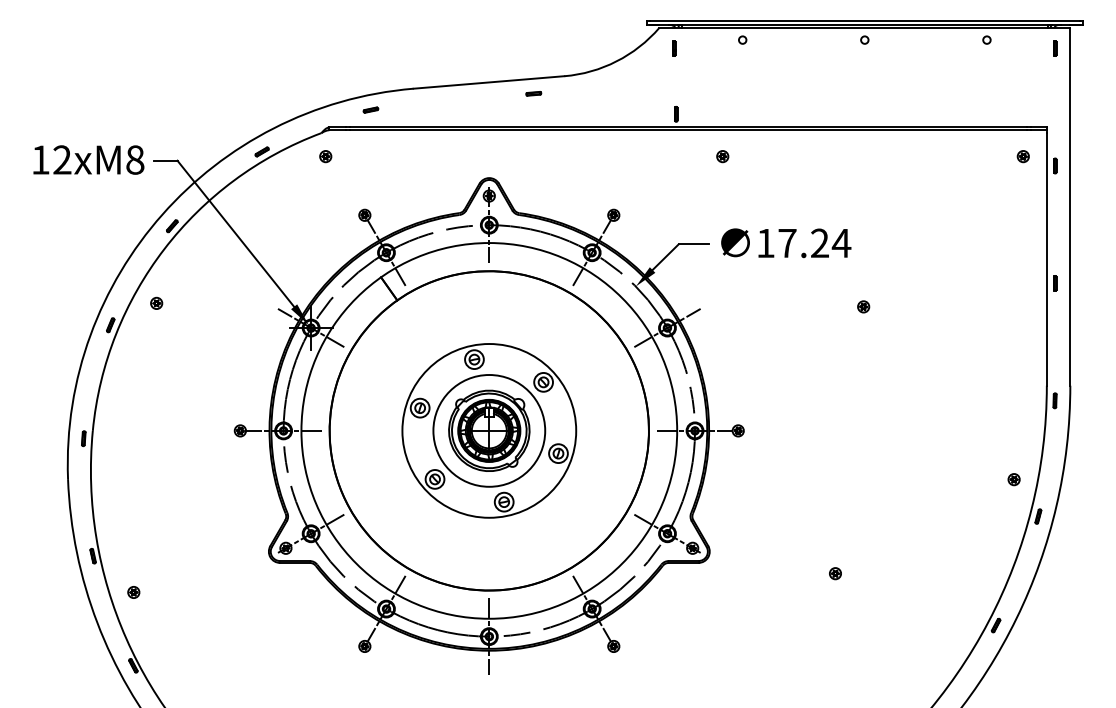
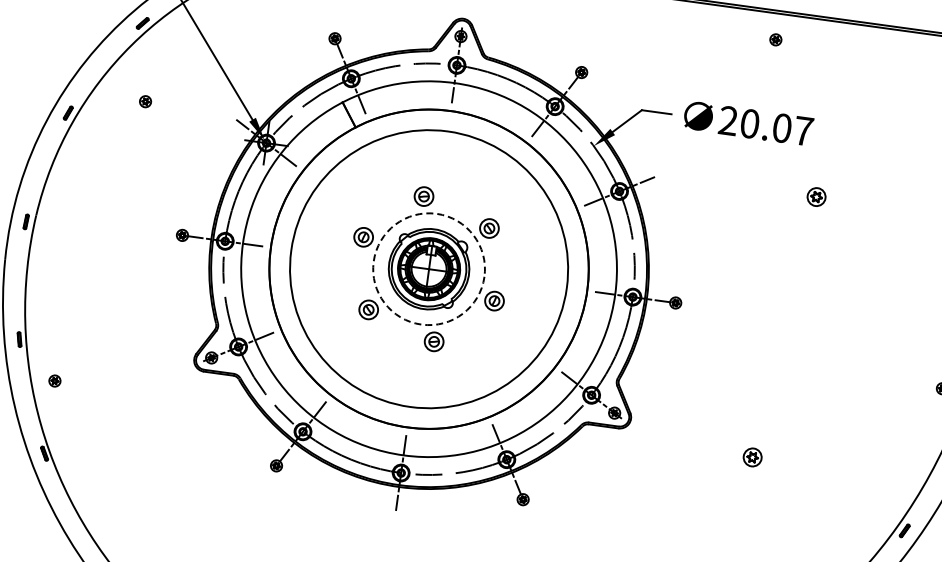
part: (722, 156) -> (775, 39), moved
text: (803, 243) -> (765, 126), 17.24 -> 20.07
part: (156, 302) -> (145, 100), moved
part: (863, 306) -> (816, 196), size x1.6
circle: (489, 430) -> (429, 268), size x1.6
circle: (489, 430) -> (429, 268), solid -> dashed
part: (835, 573) -> (752, 457), size x1.6

